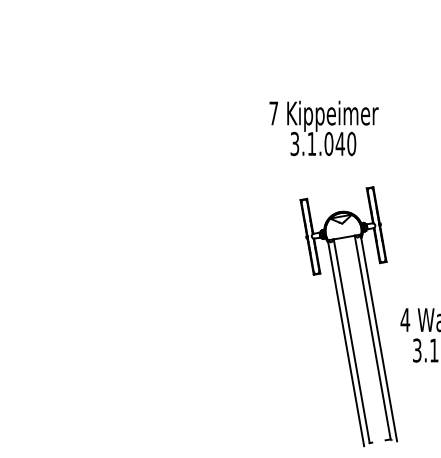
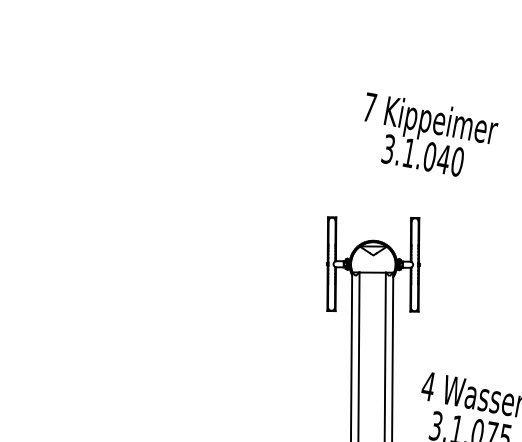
text: (323, 128) -> (426, 136), moved

